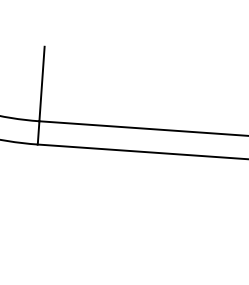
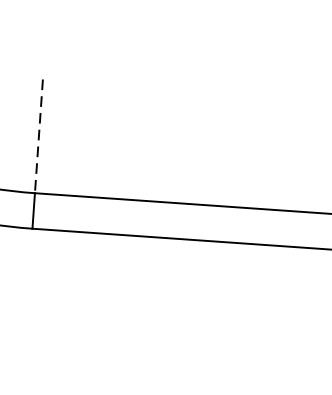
line: (41, 84) -> (38, 137), solid -> dashed

